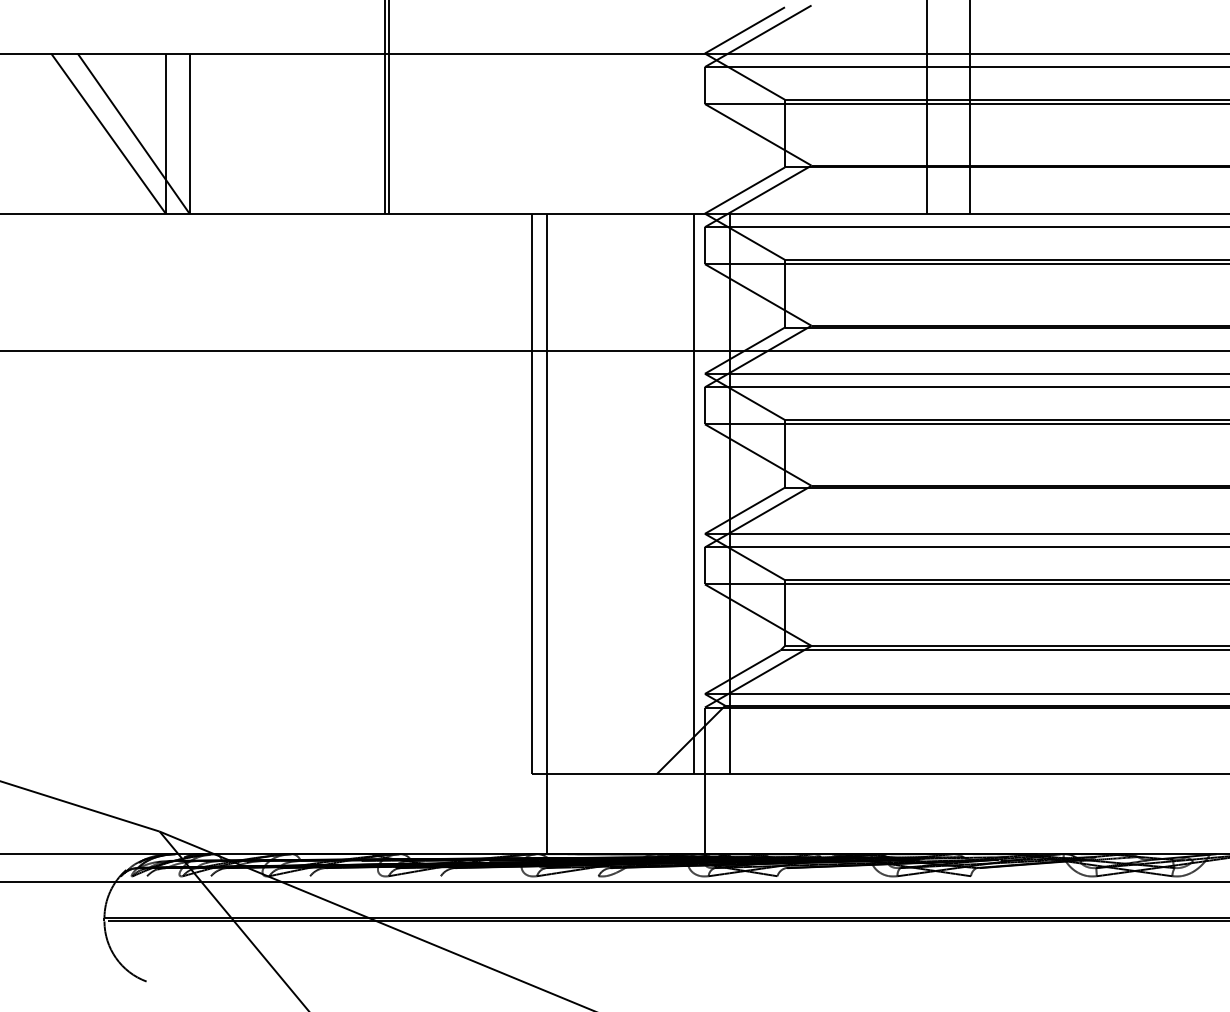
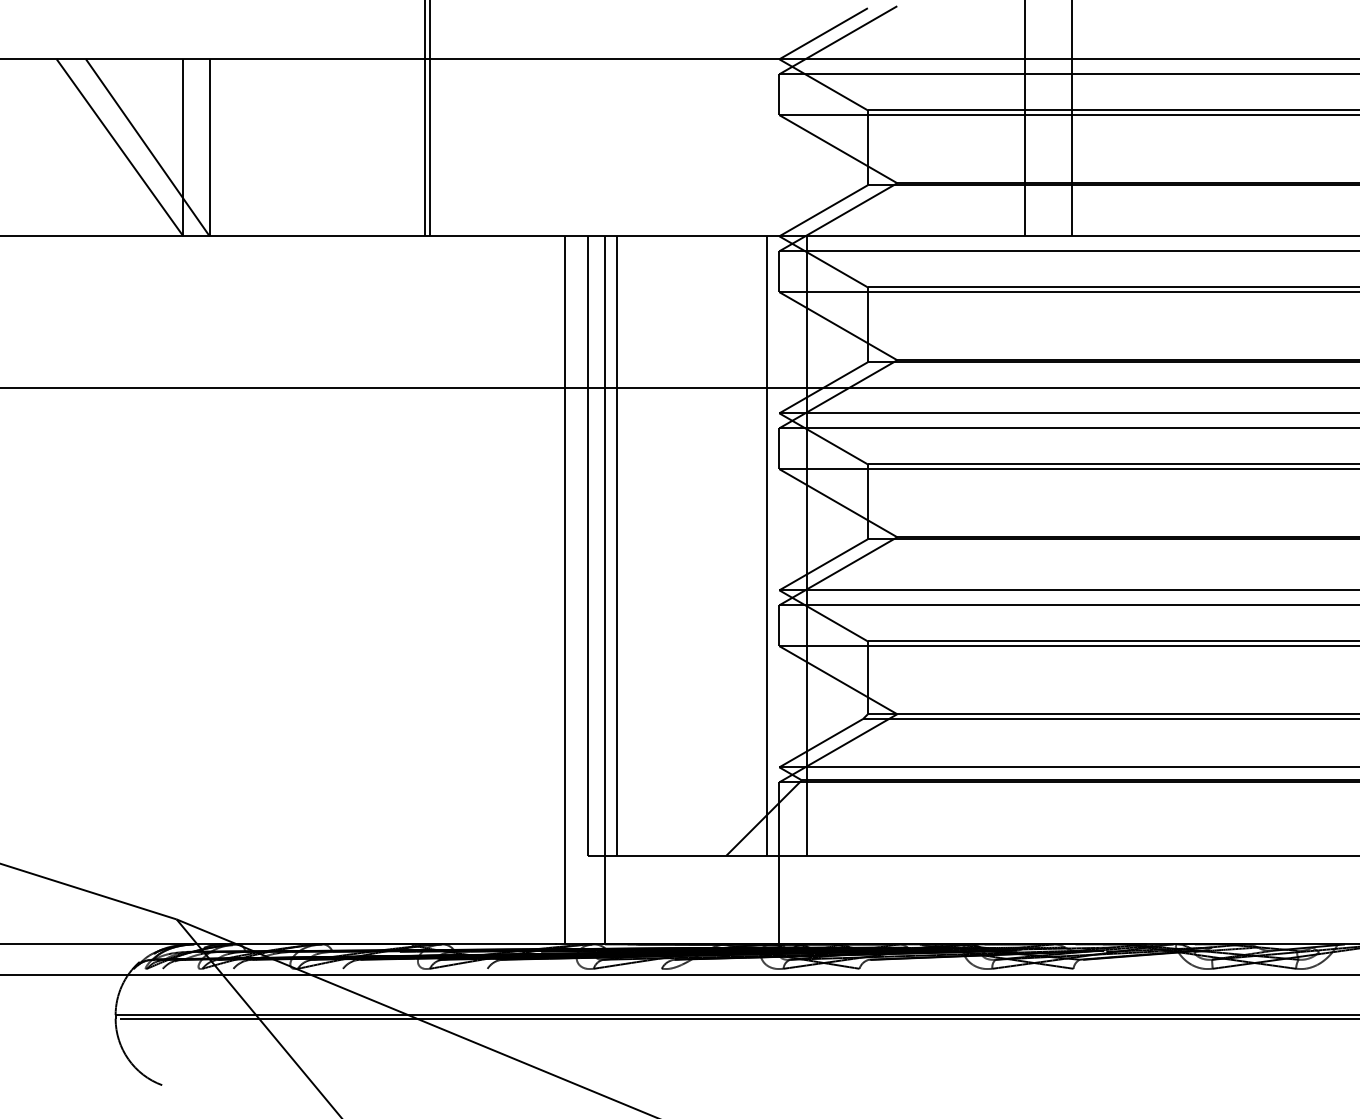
line: (558, 493) -> (617, 545), added
line: (510, 534) -> (564, 590), added

